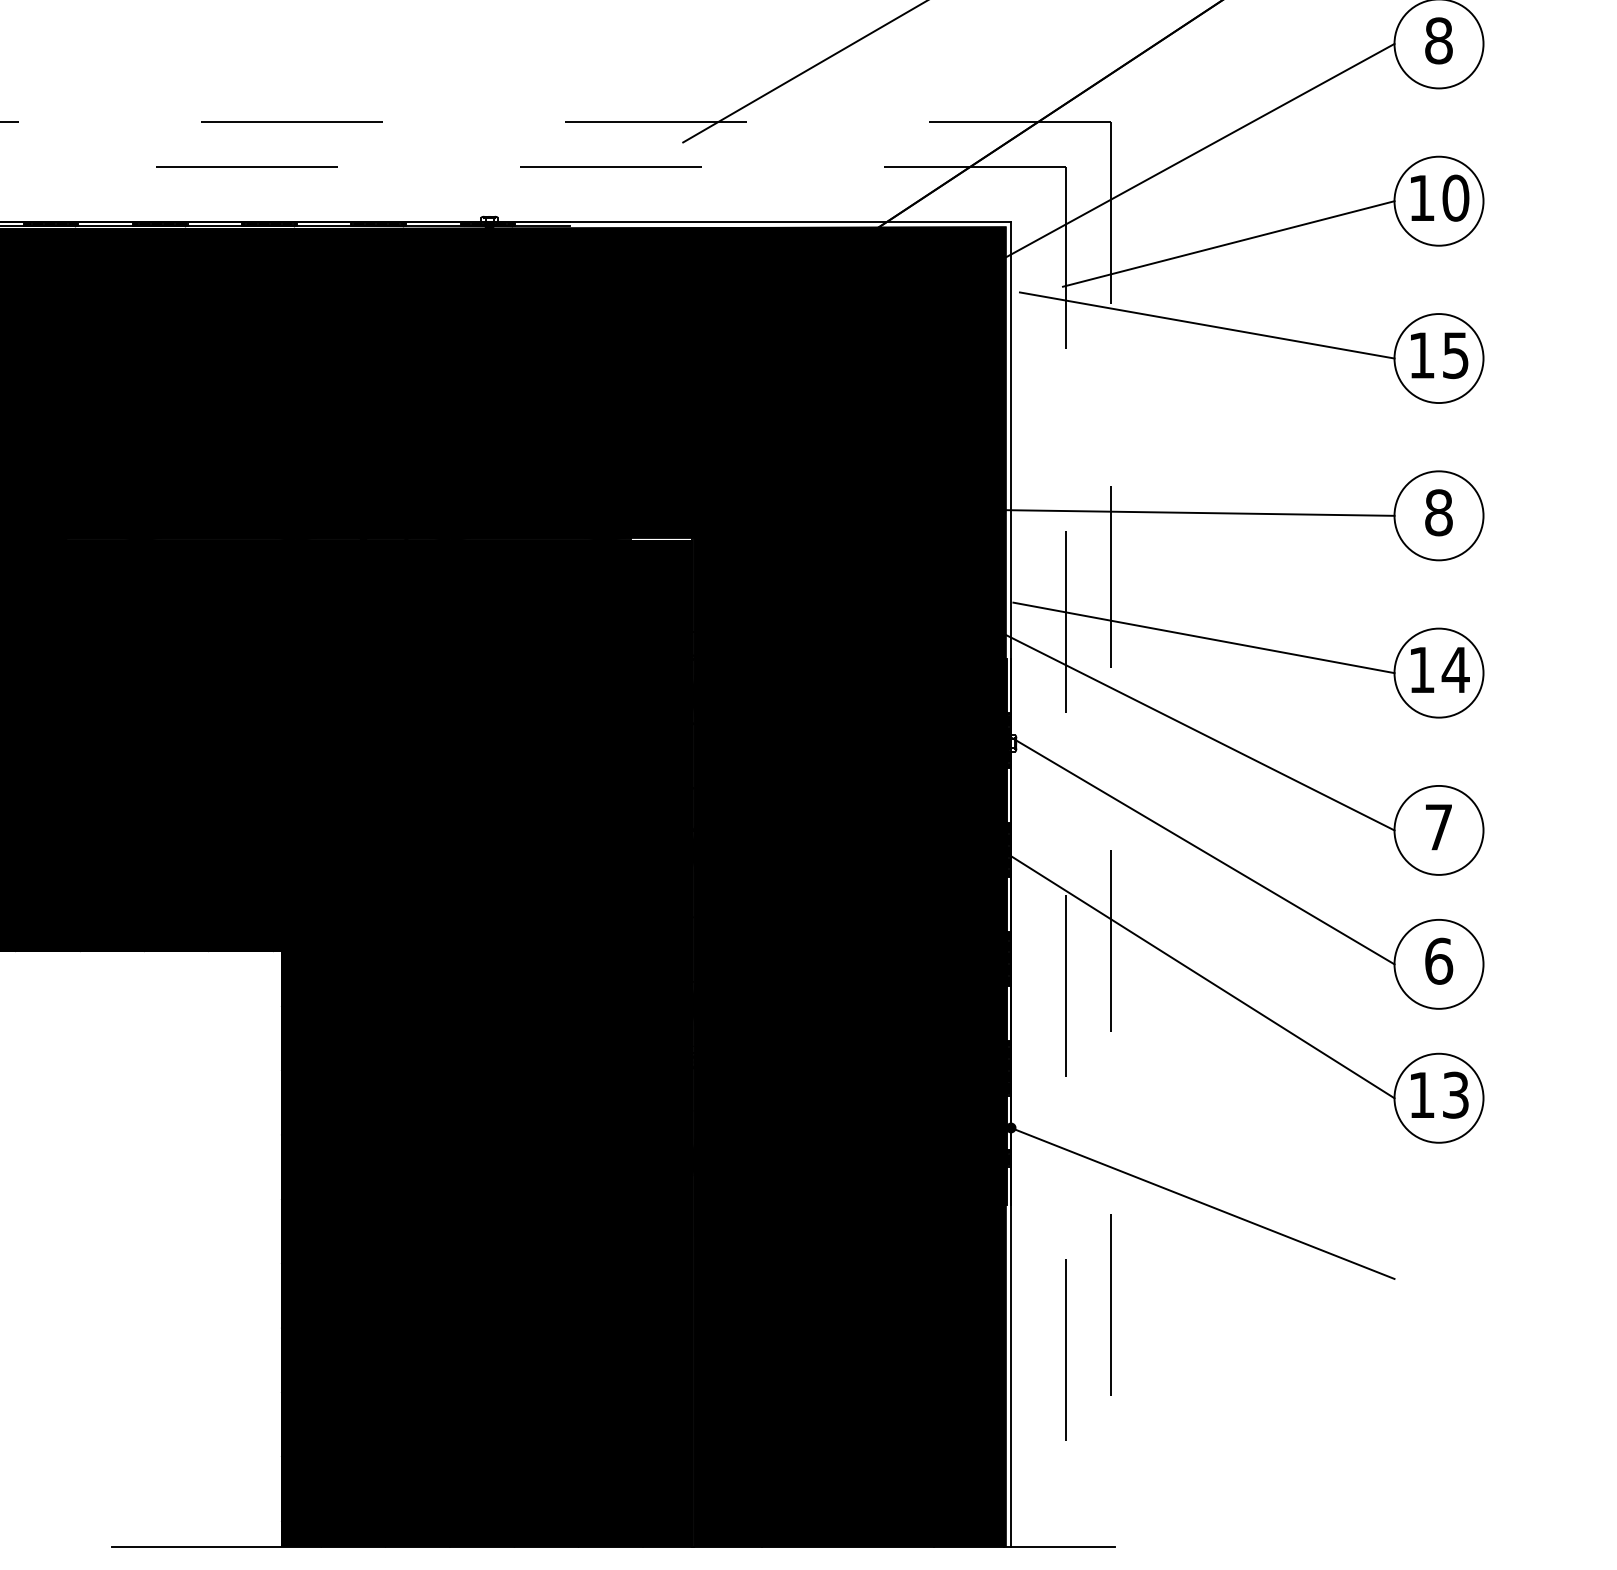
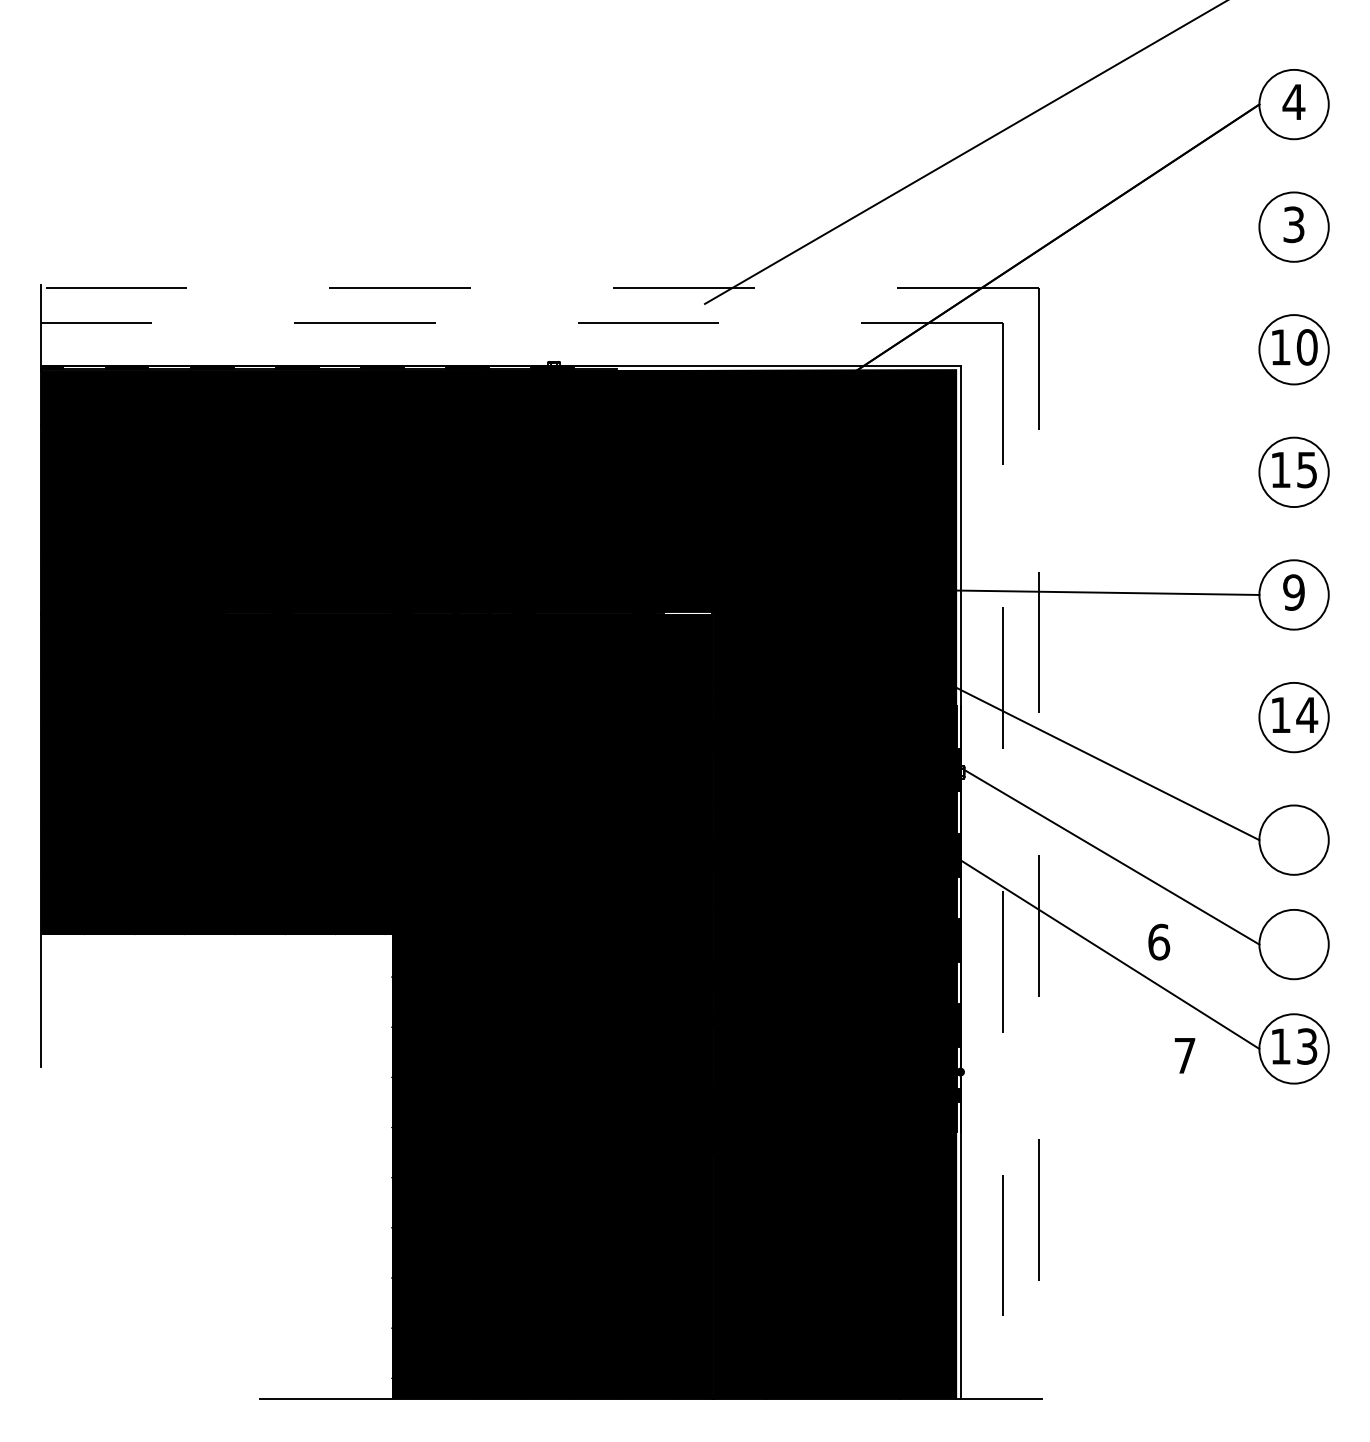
text: (1438, 40) -> (1293, 224), 8 -> 3
line: (1197, 152) -> (1105, 311), removed
line: (1229, 243) -> (1130, 382), removed
line: (1207, 325) -> (1113, 446), removed
text: (1438, 512) -> (1293, 592), 8 -> 9
line: (1203, 637) -> (1110, 689), removed
text: (1439, 827) -> (1185, 1055), moved
text: (1439, 960) -> (1159, 941), moved
line: (1202, 1202) -> (1109, 1130), removed

